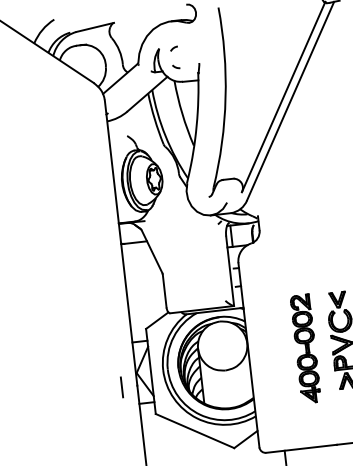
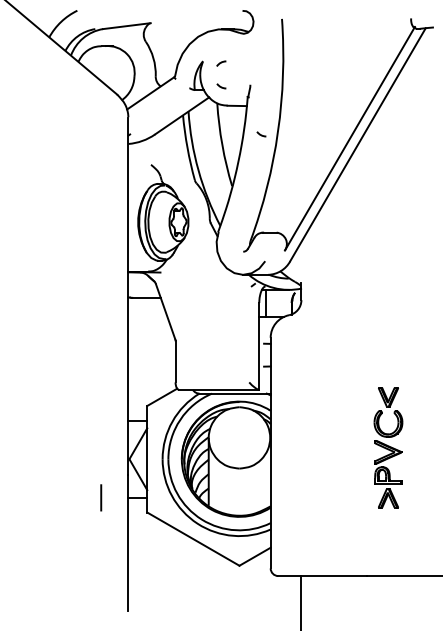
arc: (212, 101) -> (261, 134), added
part: (305, 348) -> (341, 452), removed
line: (122, 387) -> (101, 497), moved

